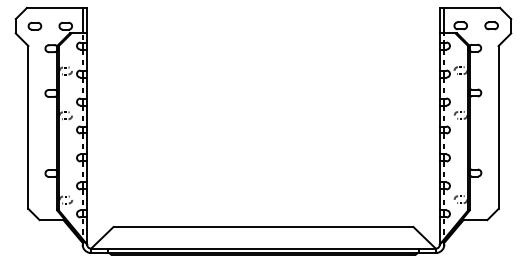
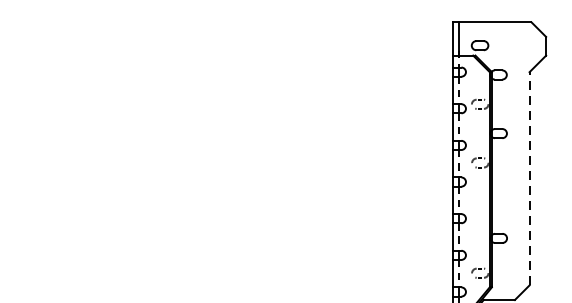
part: (491, 25) -> (520, 45), removed
line: (498, 126) -> (529, 177), solid -> dashed

